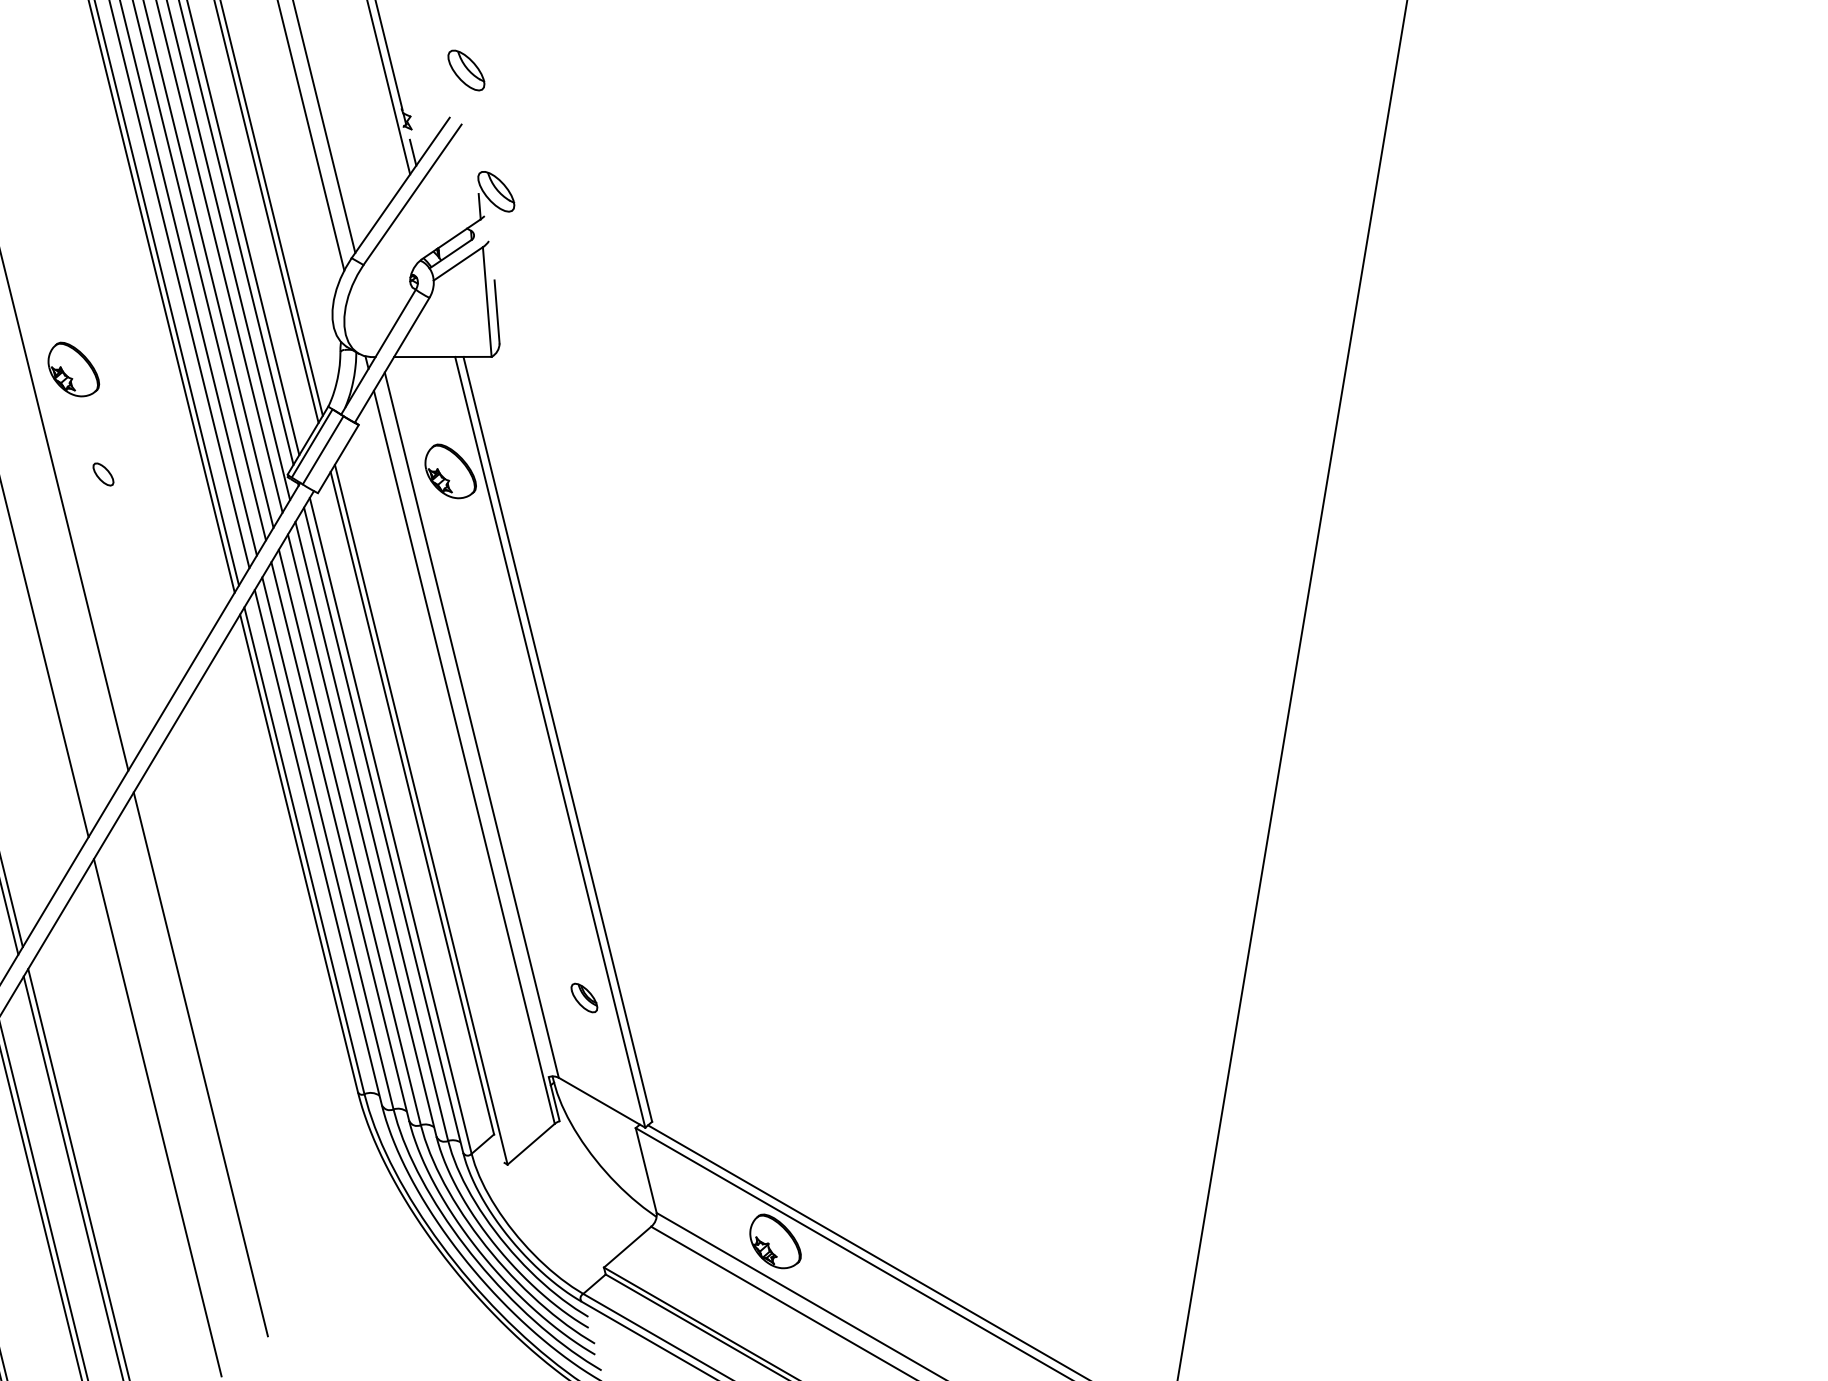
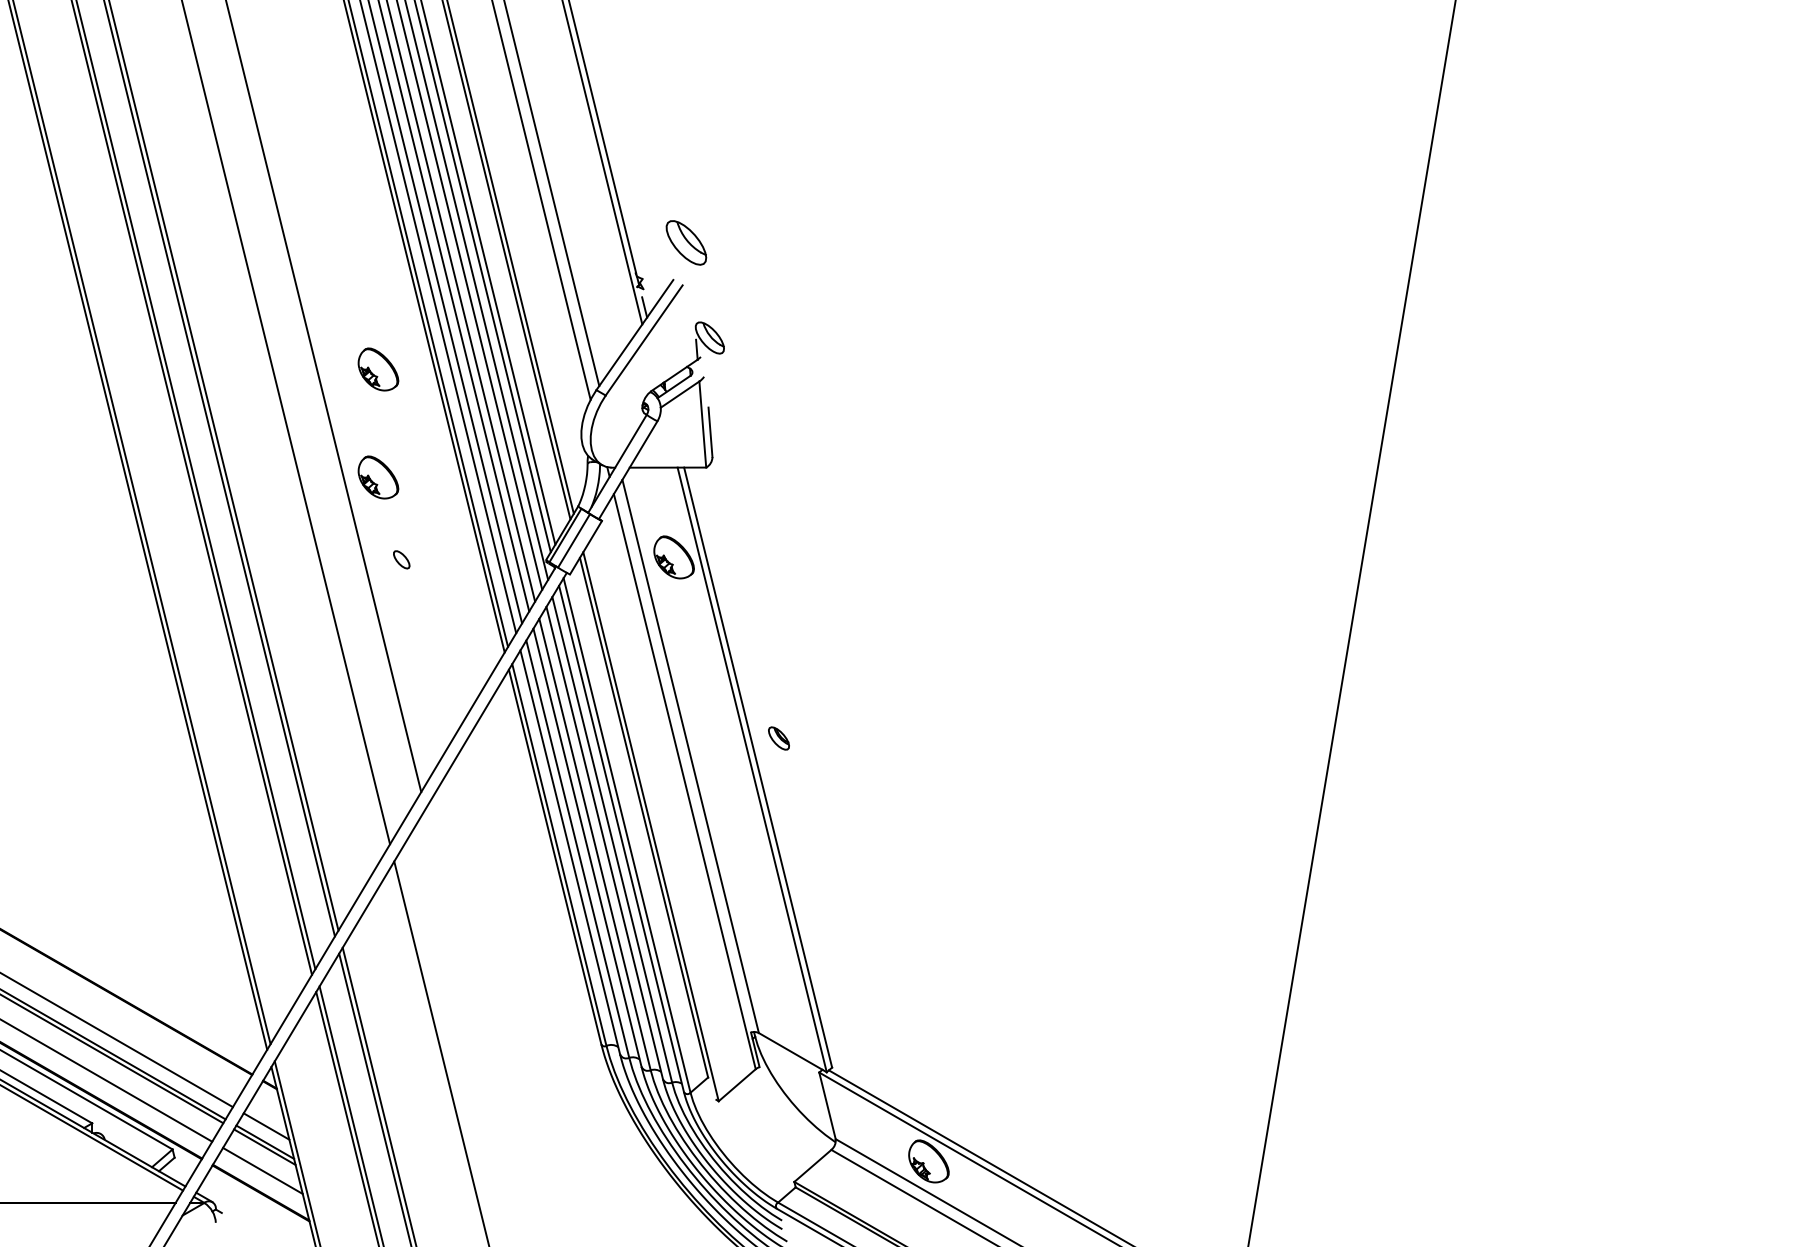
part: (466, 69) -> (686, 242), size x1.4
part: (73, 231) -> (378, 369), added
part: (583, 998) -> (778, 738), moved
line: (200, 1064) -> (477, 1022), removed

